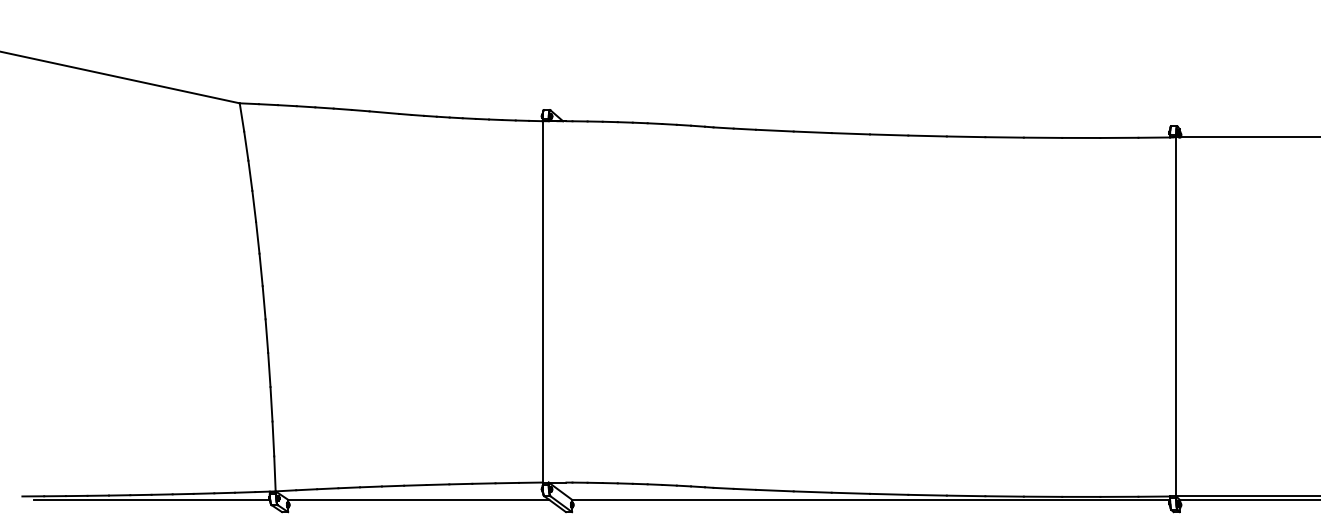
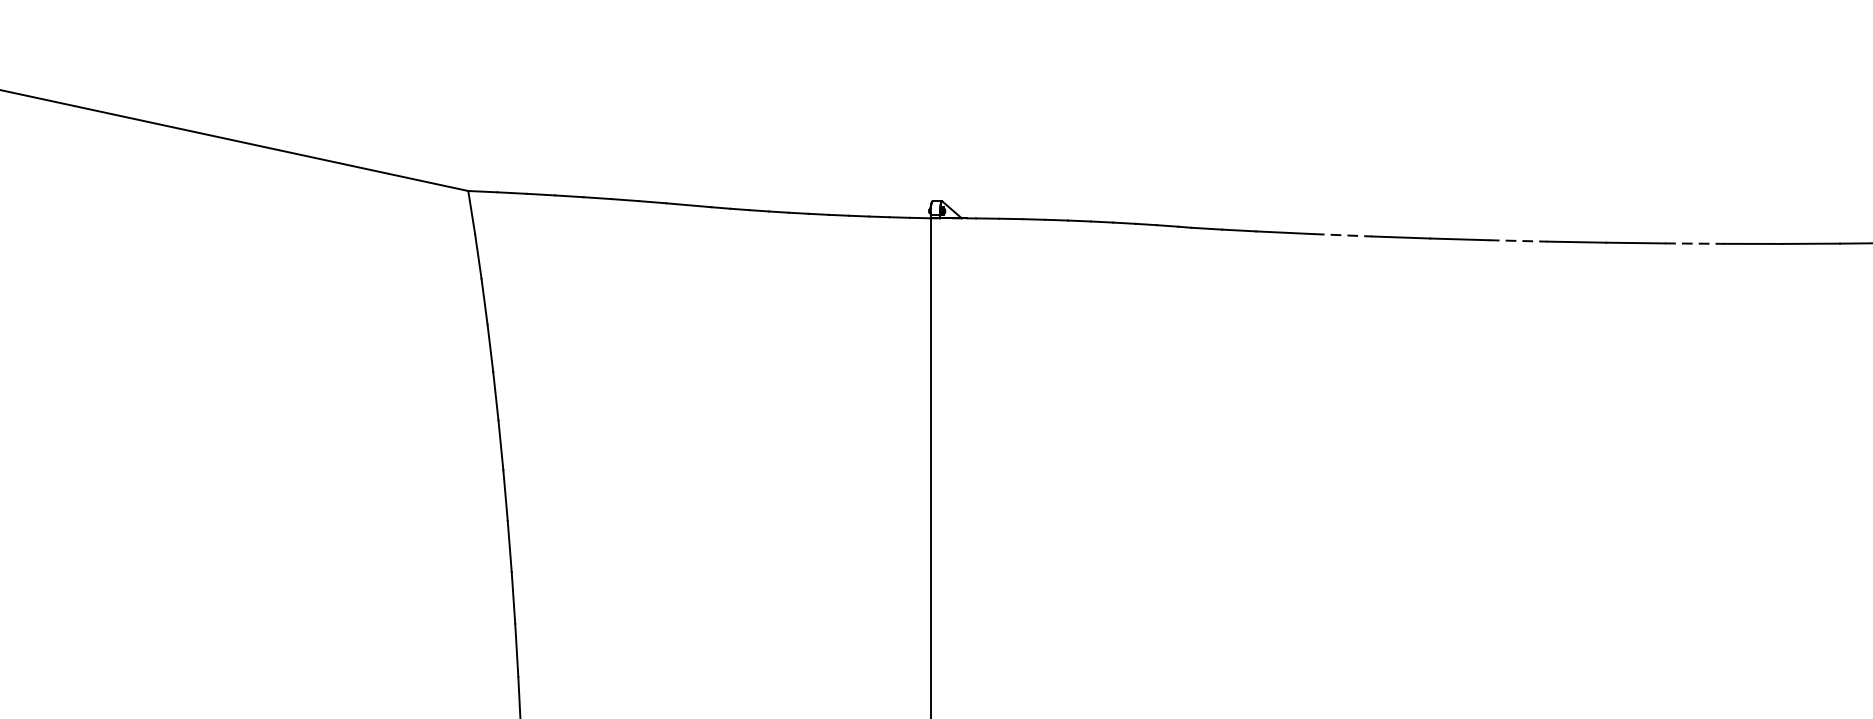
line: (813, 132) -> (1344, 235), solid -> dashed
line: (928, 136) -> (1519, 241), solid -> dashed
line: (1043, 137) -> (1695, 243), solid -> dashed

